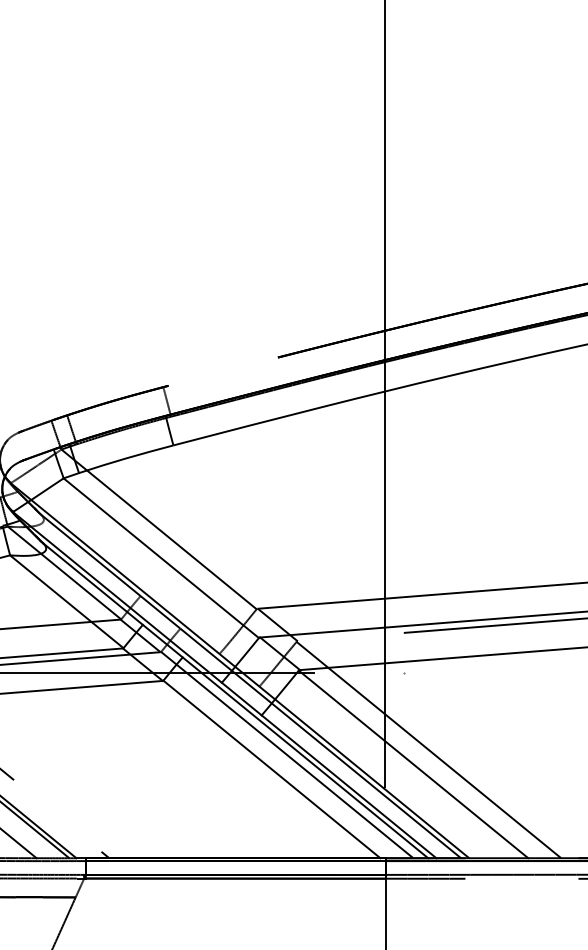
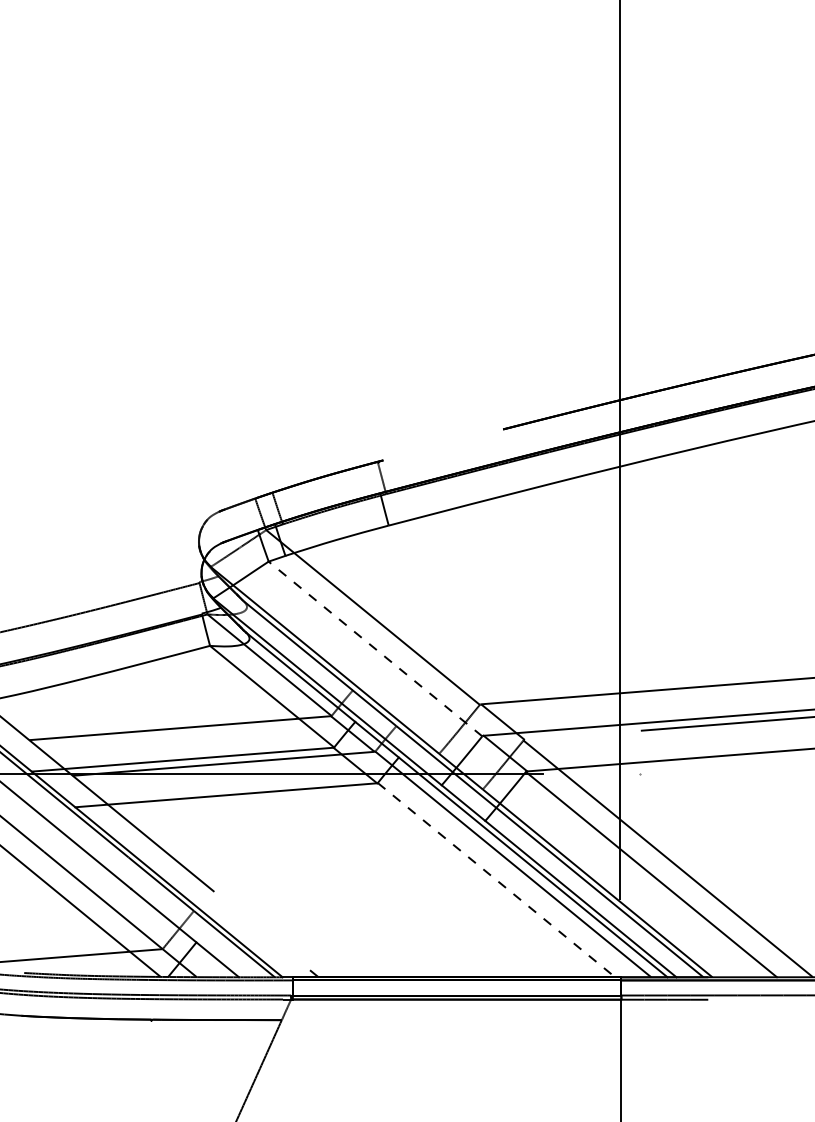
line: (161, 557) -> (375, 648), solid -> dashed
line: (271, 769) -> (496, 880), solid -> dashed

